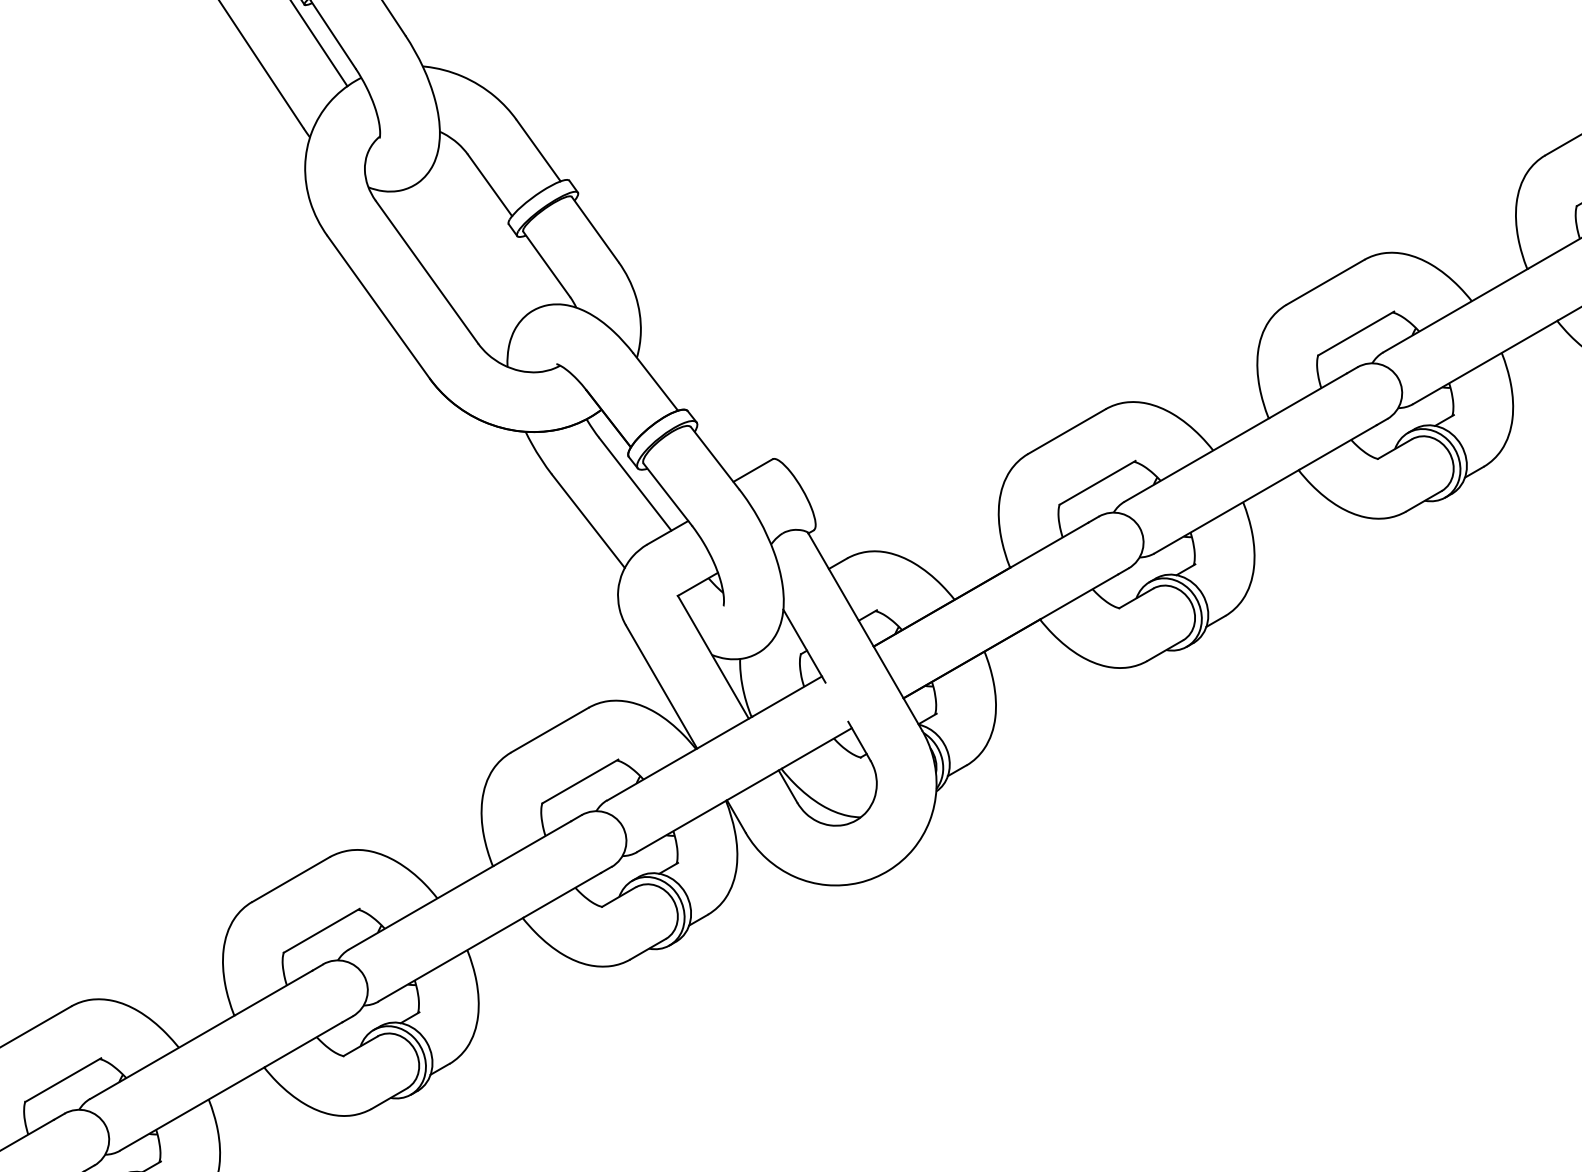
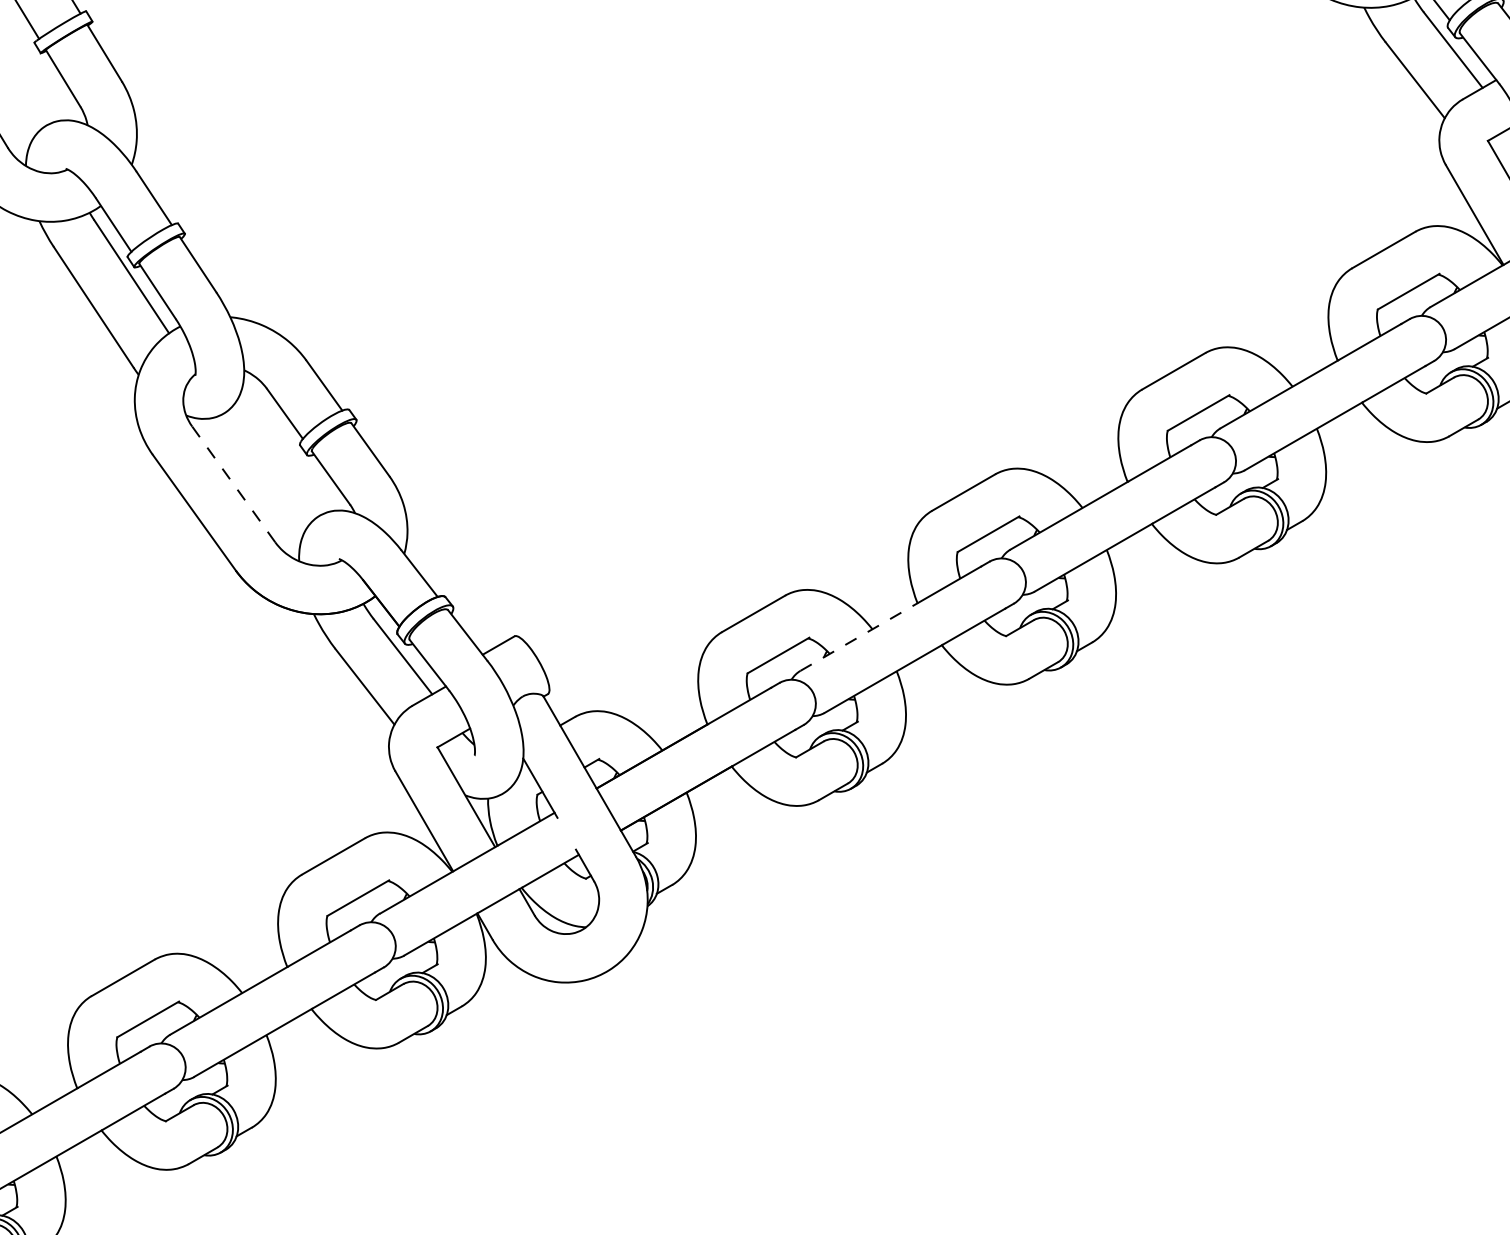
line: (426, 272) -> (233, 484), solid -> dashed
line: (1197, 459) -> (859, 636), solid -> dashed

